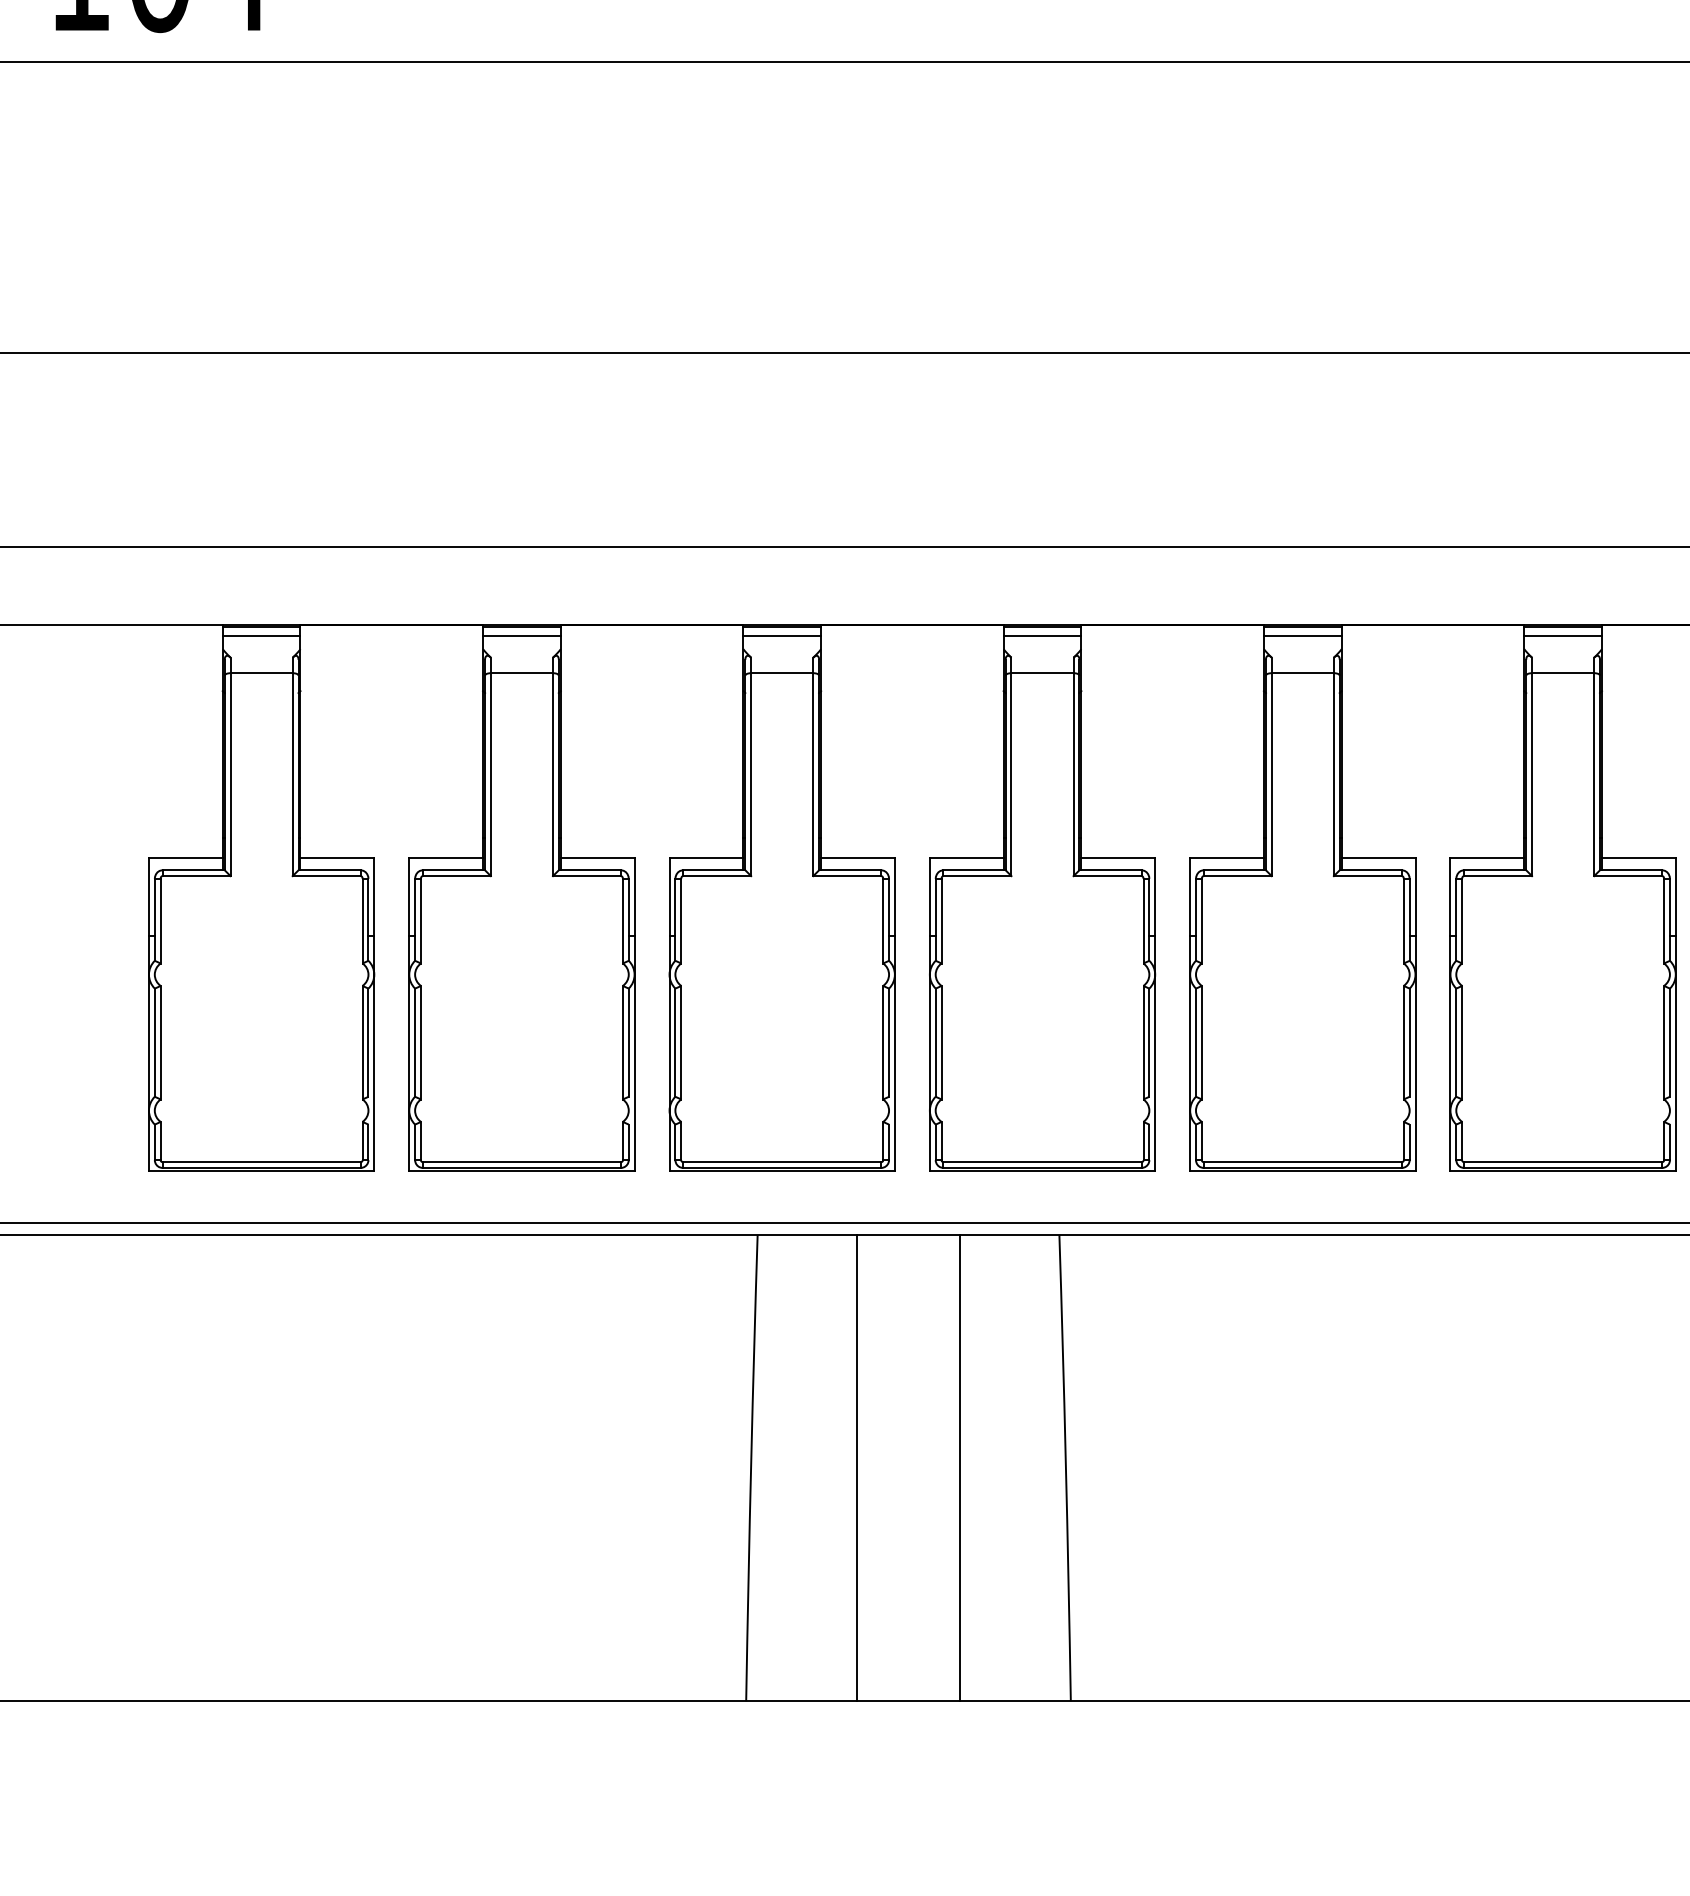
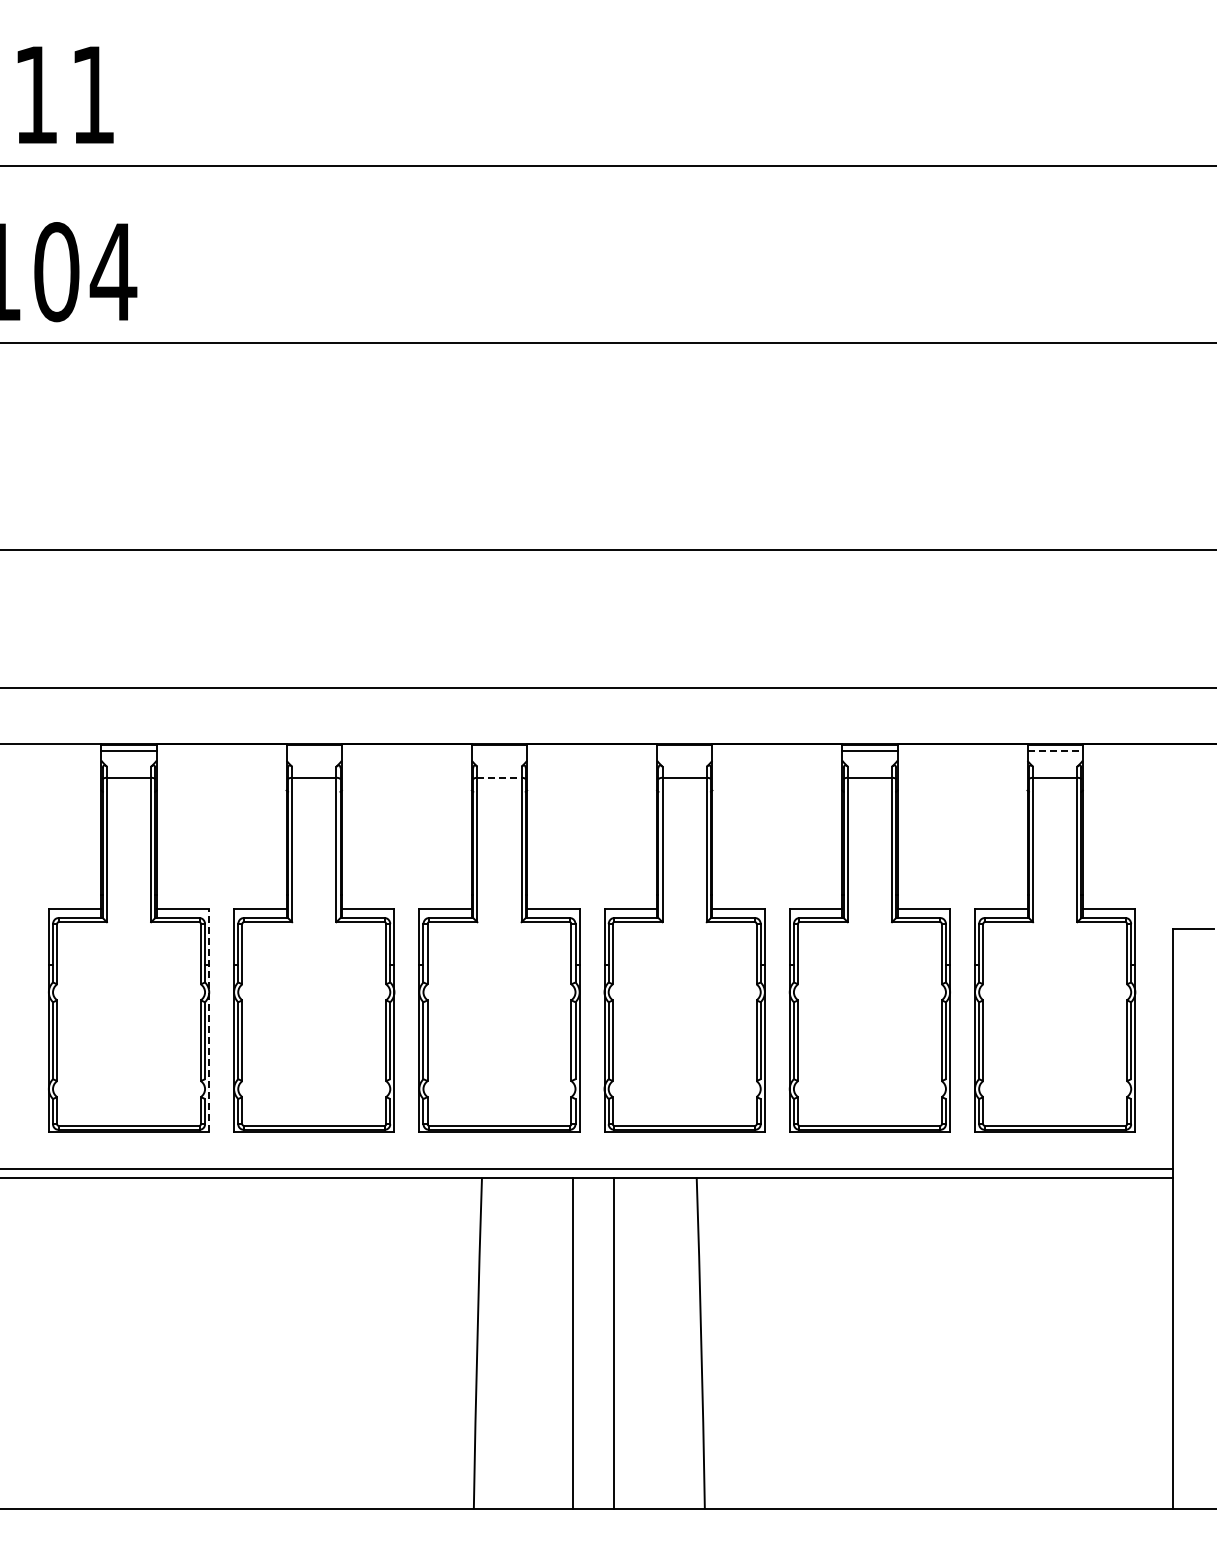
line: (520, 636) -> (313, 751), removed
line: (782, 636) -> (499, 751), removed
line: (1042, 636) -> (684, 751), removed
line: (1563, 636) -> (1055, 751), solid -> dashed
line: (782, 672) -> (499, 777), solid -> dashed
line: (374, 1014) -> (209, 1020), solid -> dashed
line: (856, 1468) -> (613, 1343), moved
line: (960, 1468) -> (573, 1343), moved

